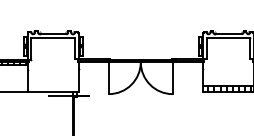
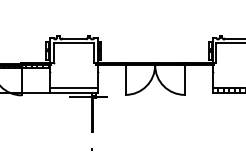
line: (52, 86) -> (73, 87), added

